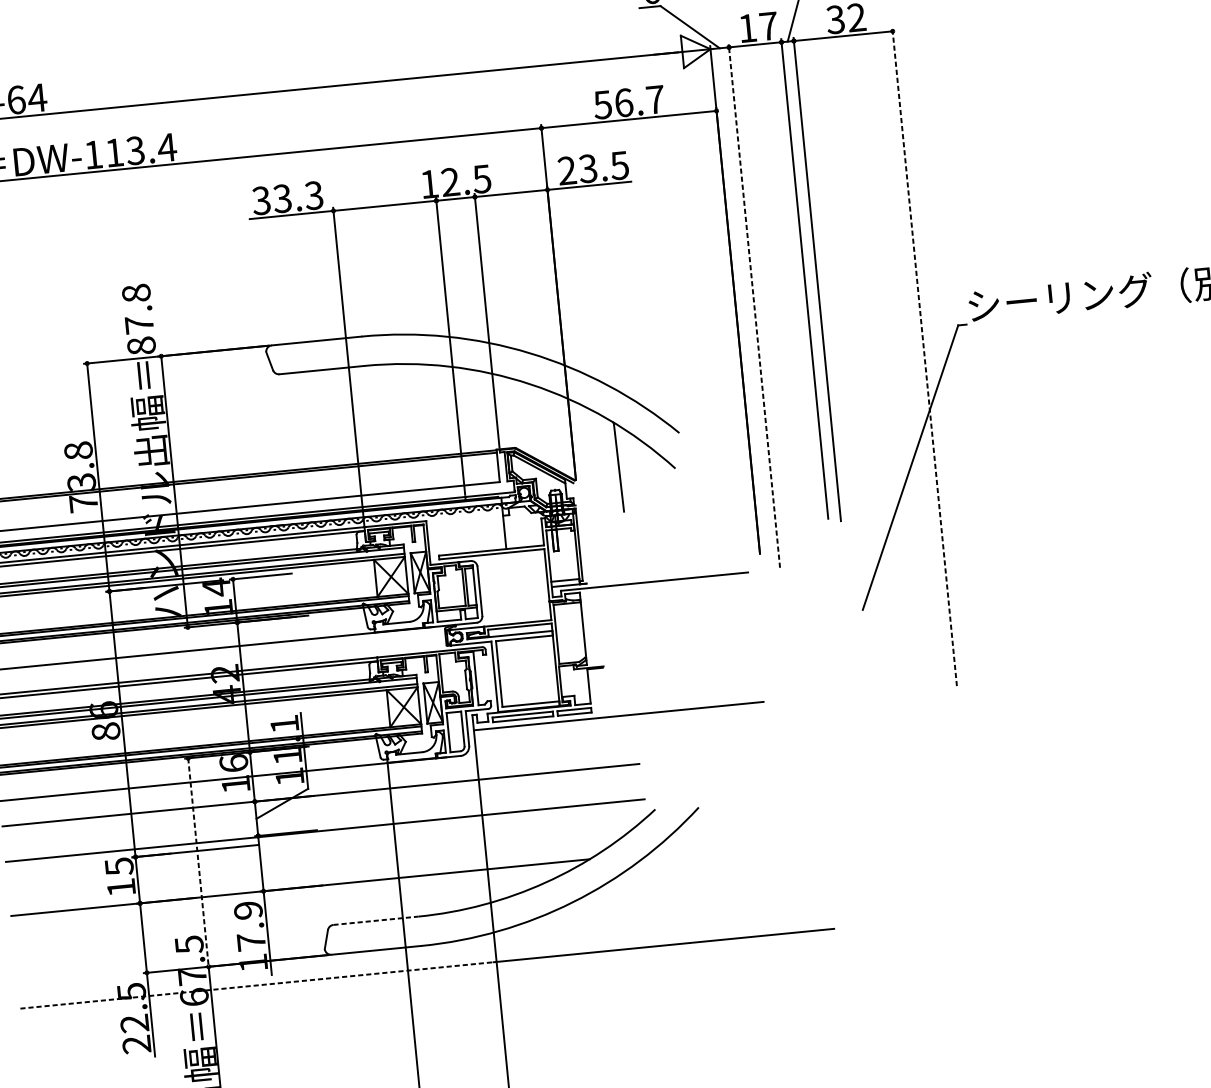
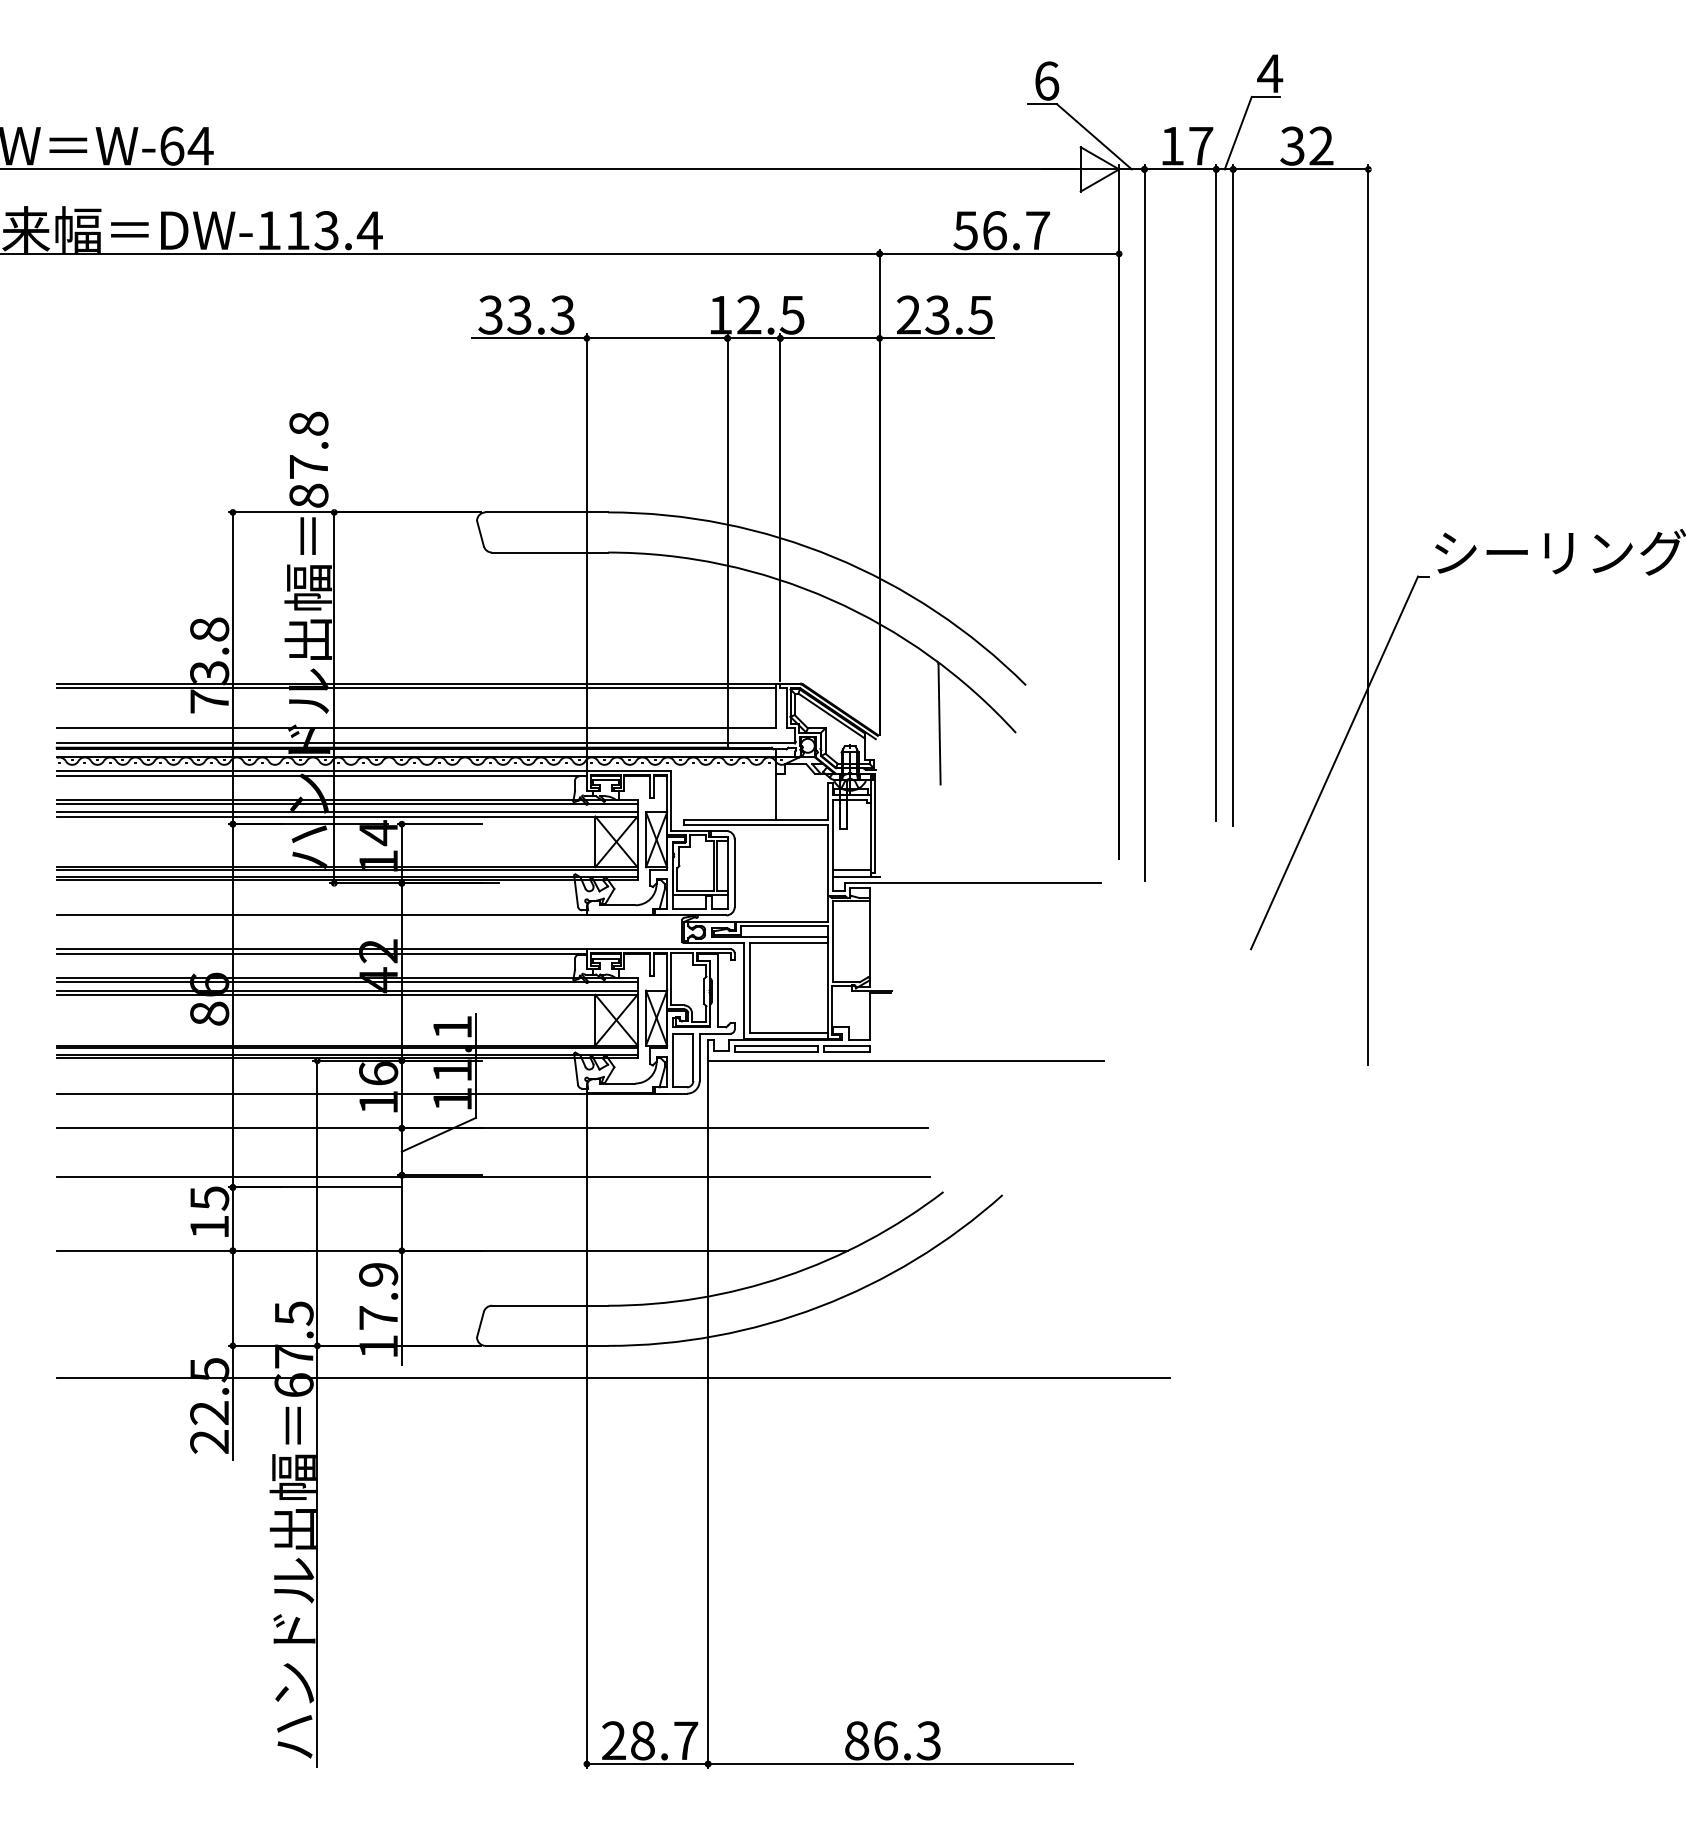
line: (754, 305) -> (1144, 522), dashed -> solid
line: (924, 357) -> (1368, 615), dashed -> solid
line: (198, 862) -> (317, 1203), dashed -> solid
line: (376, 920) -> (550, 1305), dashed -> solid
line: (258, 985) -> (382, 1377), dashed -> solid

